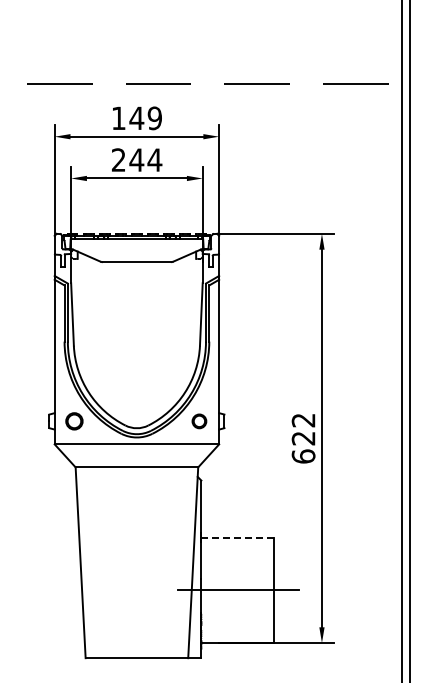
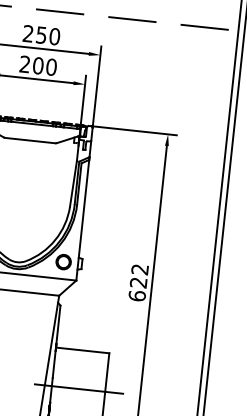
text: (137, 118) -> (42, 35), 149 -> 250
text: (145, 159) -> (44, 66), 244 -> 200
part: (199, 421) -> (63, 262), size x1.43
line: (238, 537) -> (83, 350), dashed -> solid

